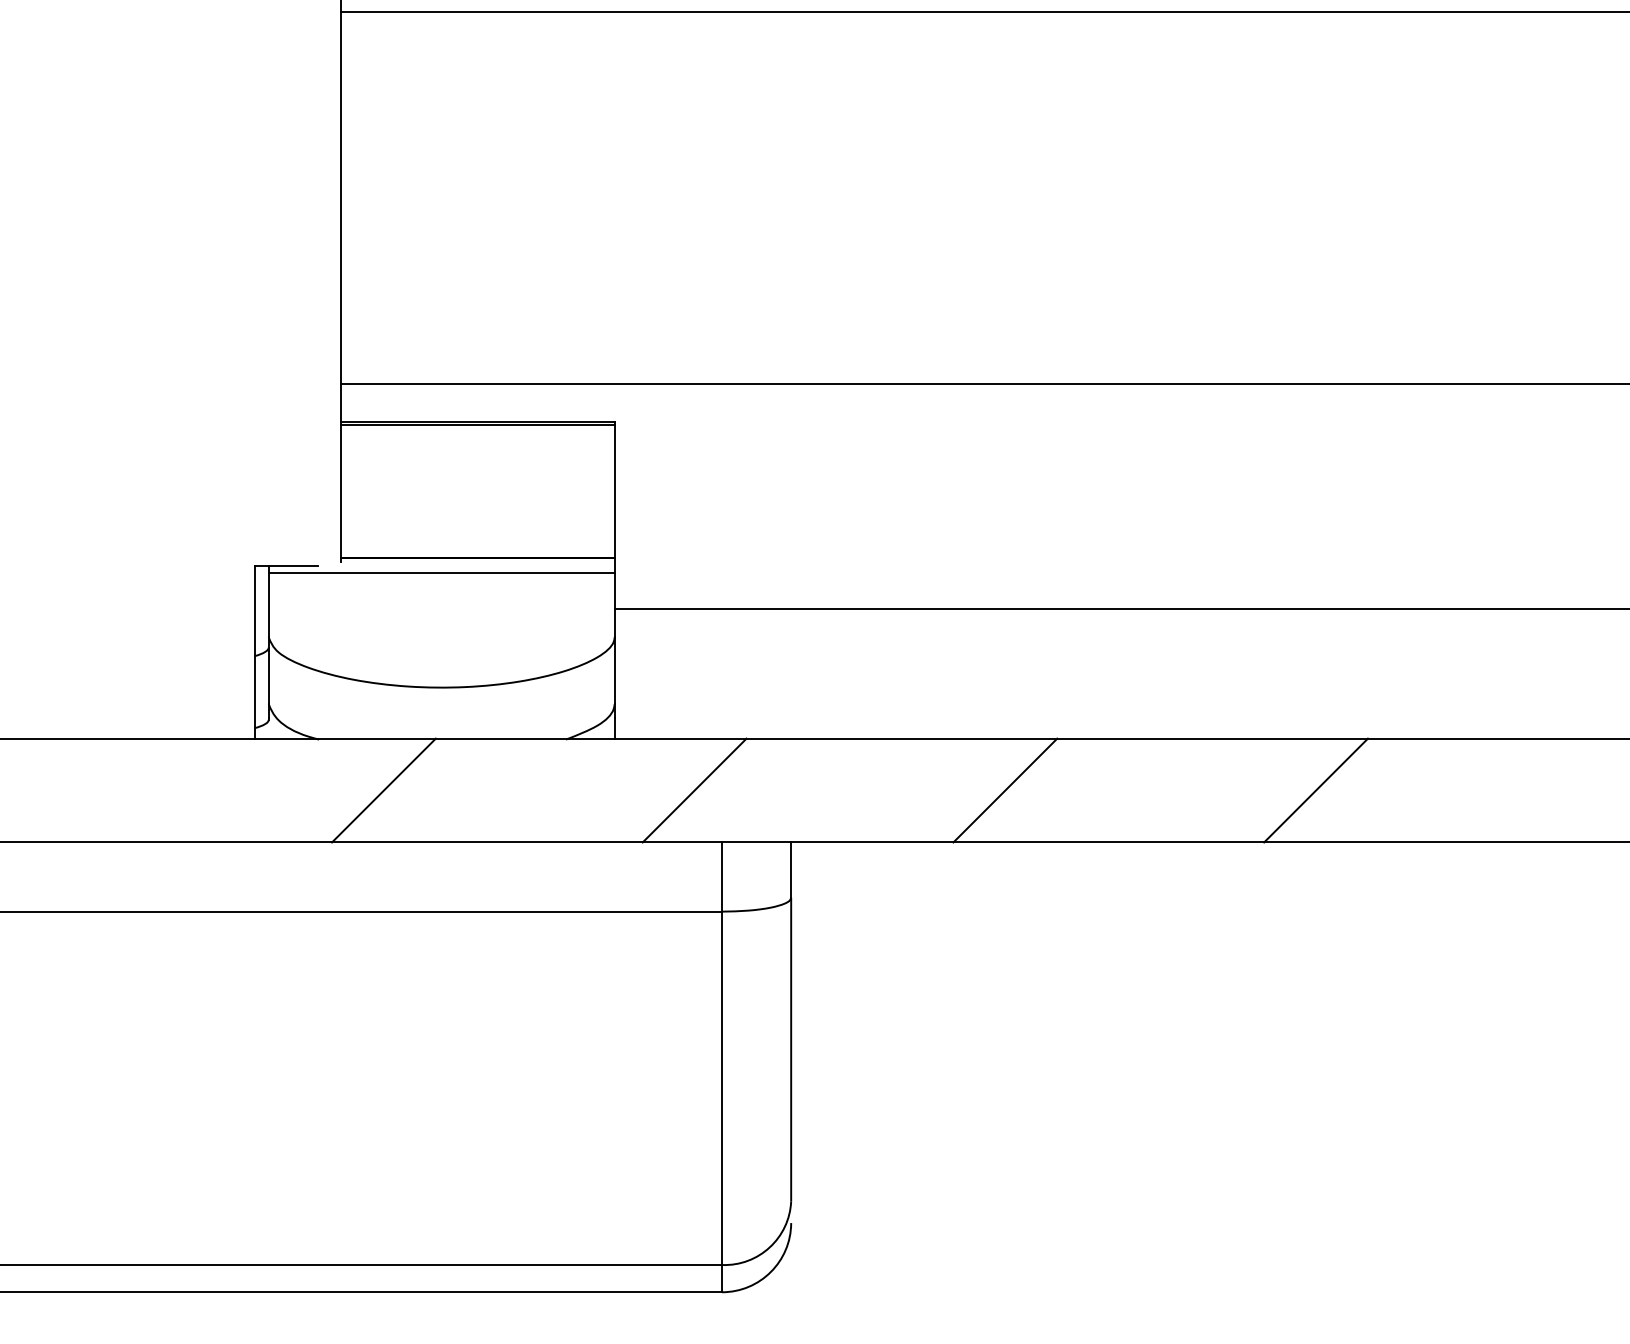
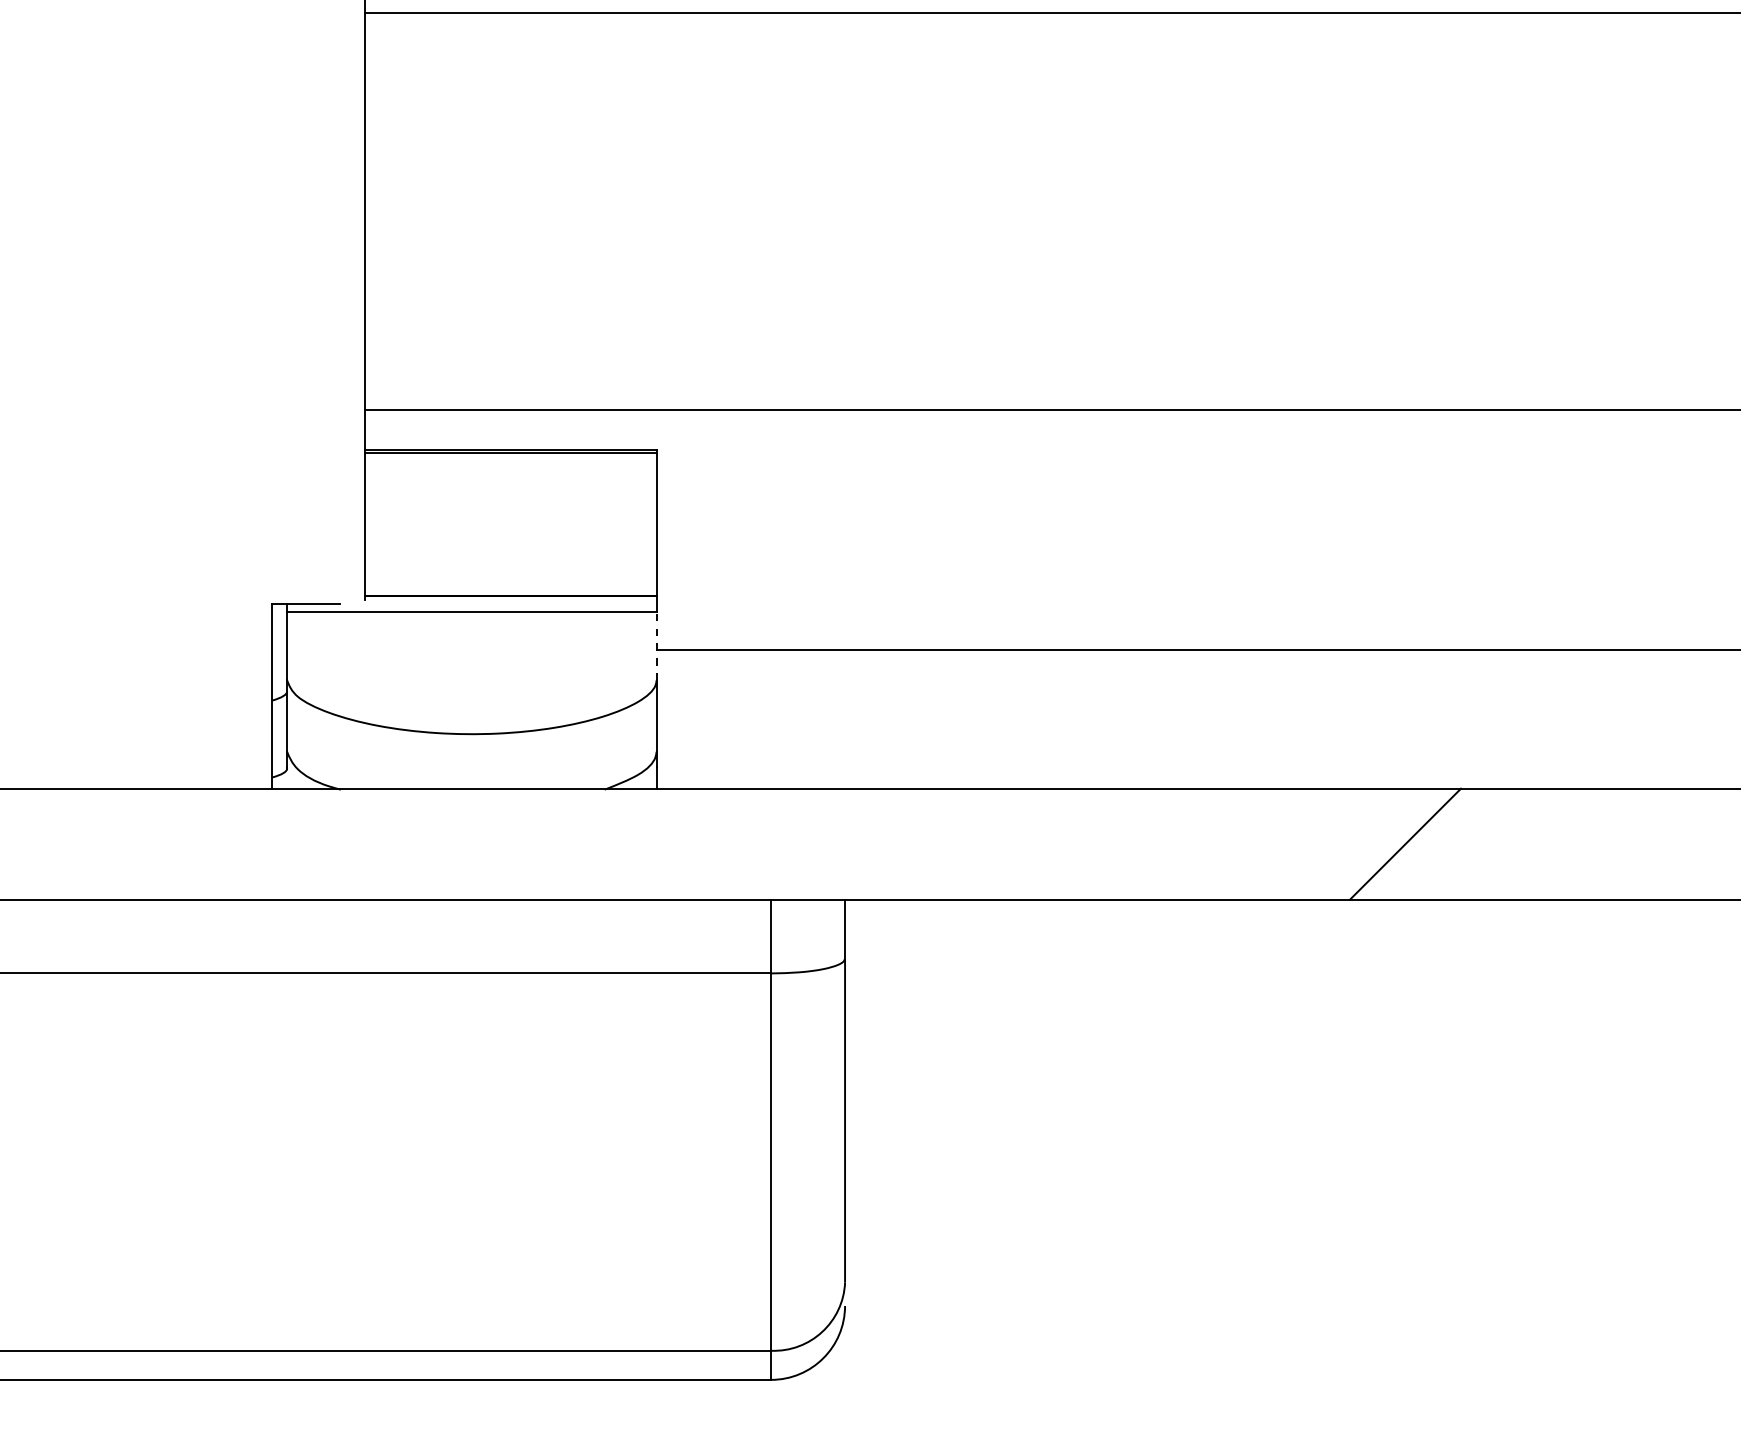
line: (614, 604) -> (656, 645), solid -> dashed
line: (383, 789) -> (409, 843), removed
line: (694, 789) -> (741, 843), removed
line: (1005, 789) -> (1073, 843), removed

